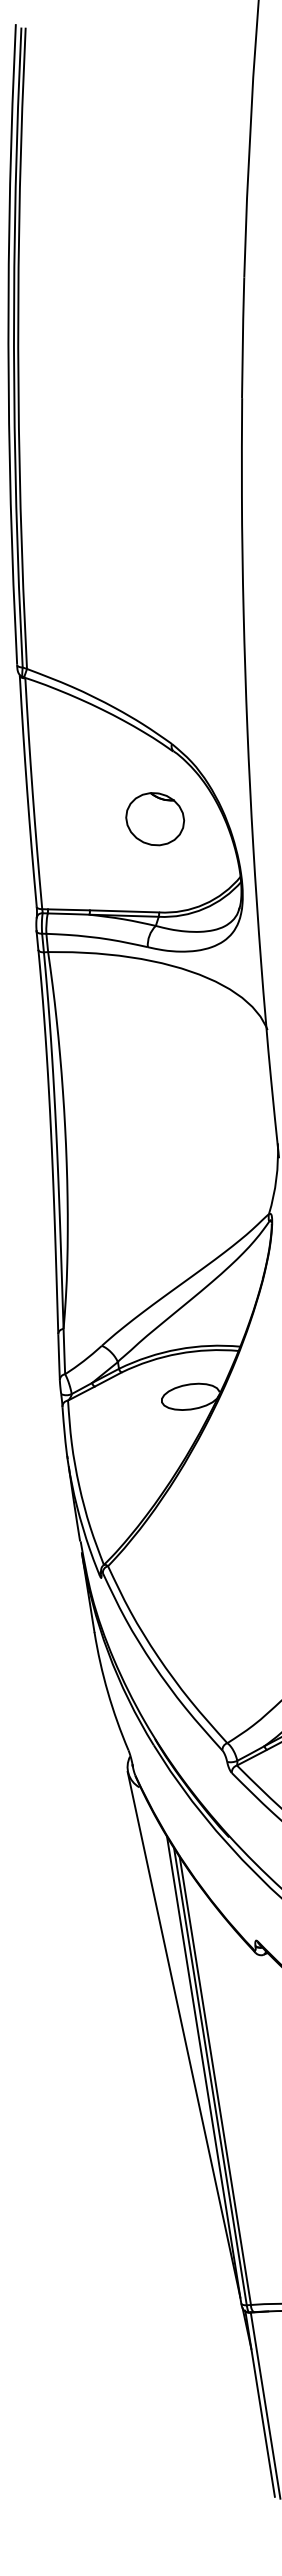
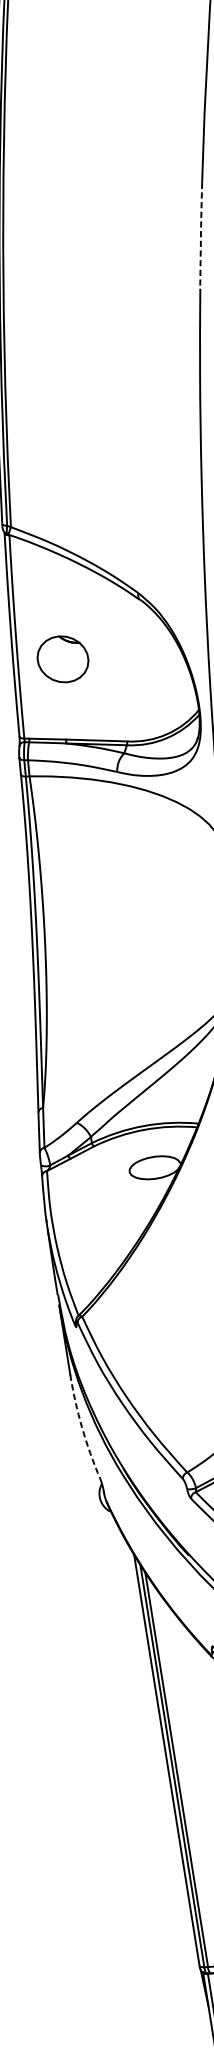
line: (242, 337) -> (200, 235), solid -> dashed
part: (155, 819) -> (63, 659), moved
arc: (107, 1692) -> (81, 1427), solid -> dashed
line: (183, 2034) -> (148, 1728), removed

